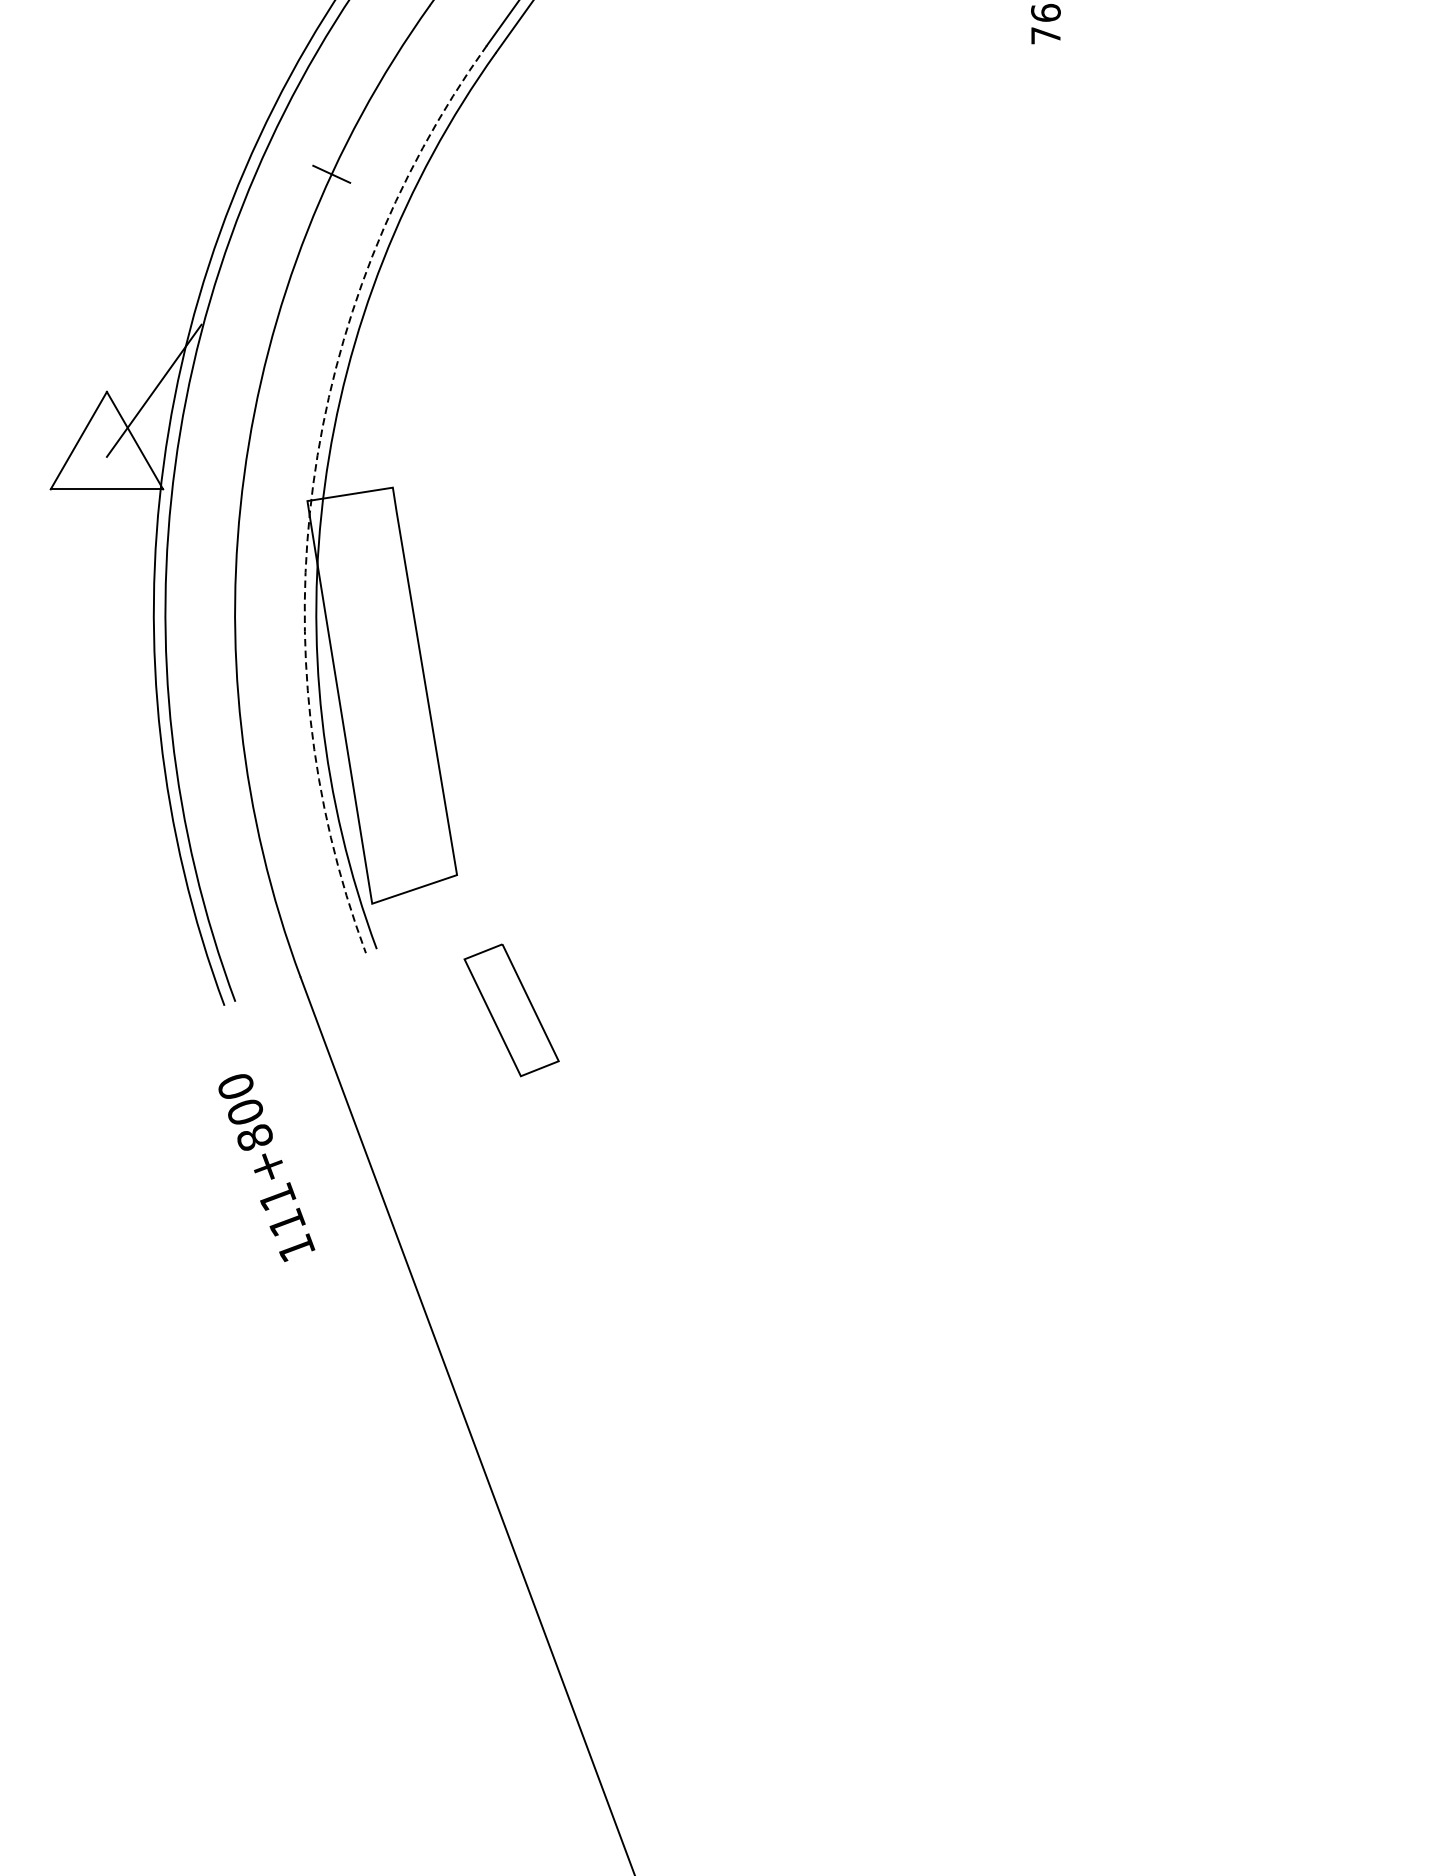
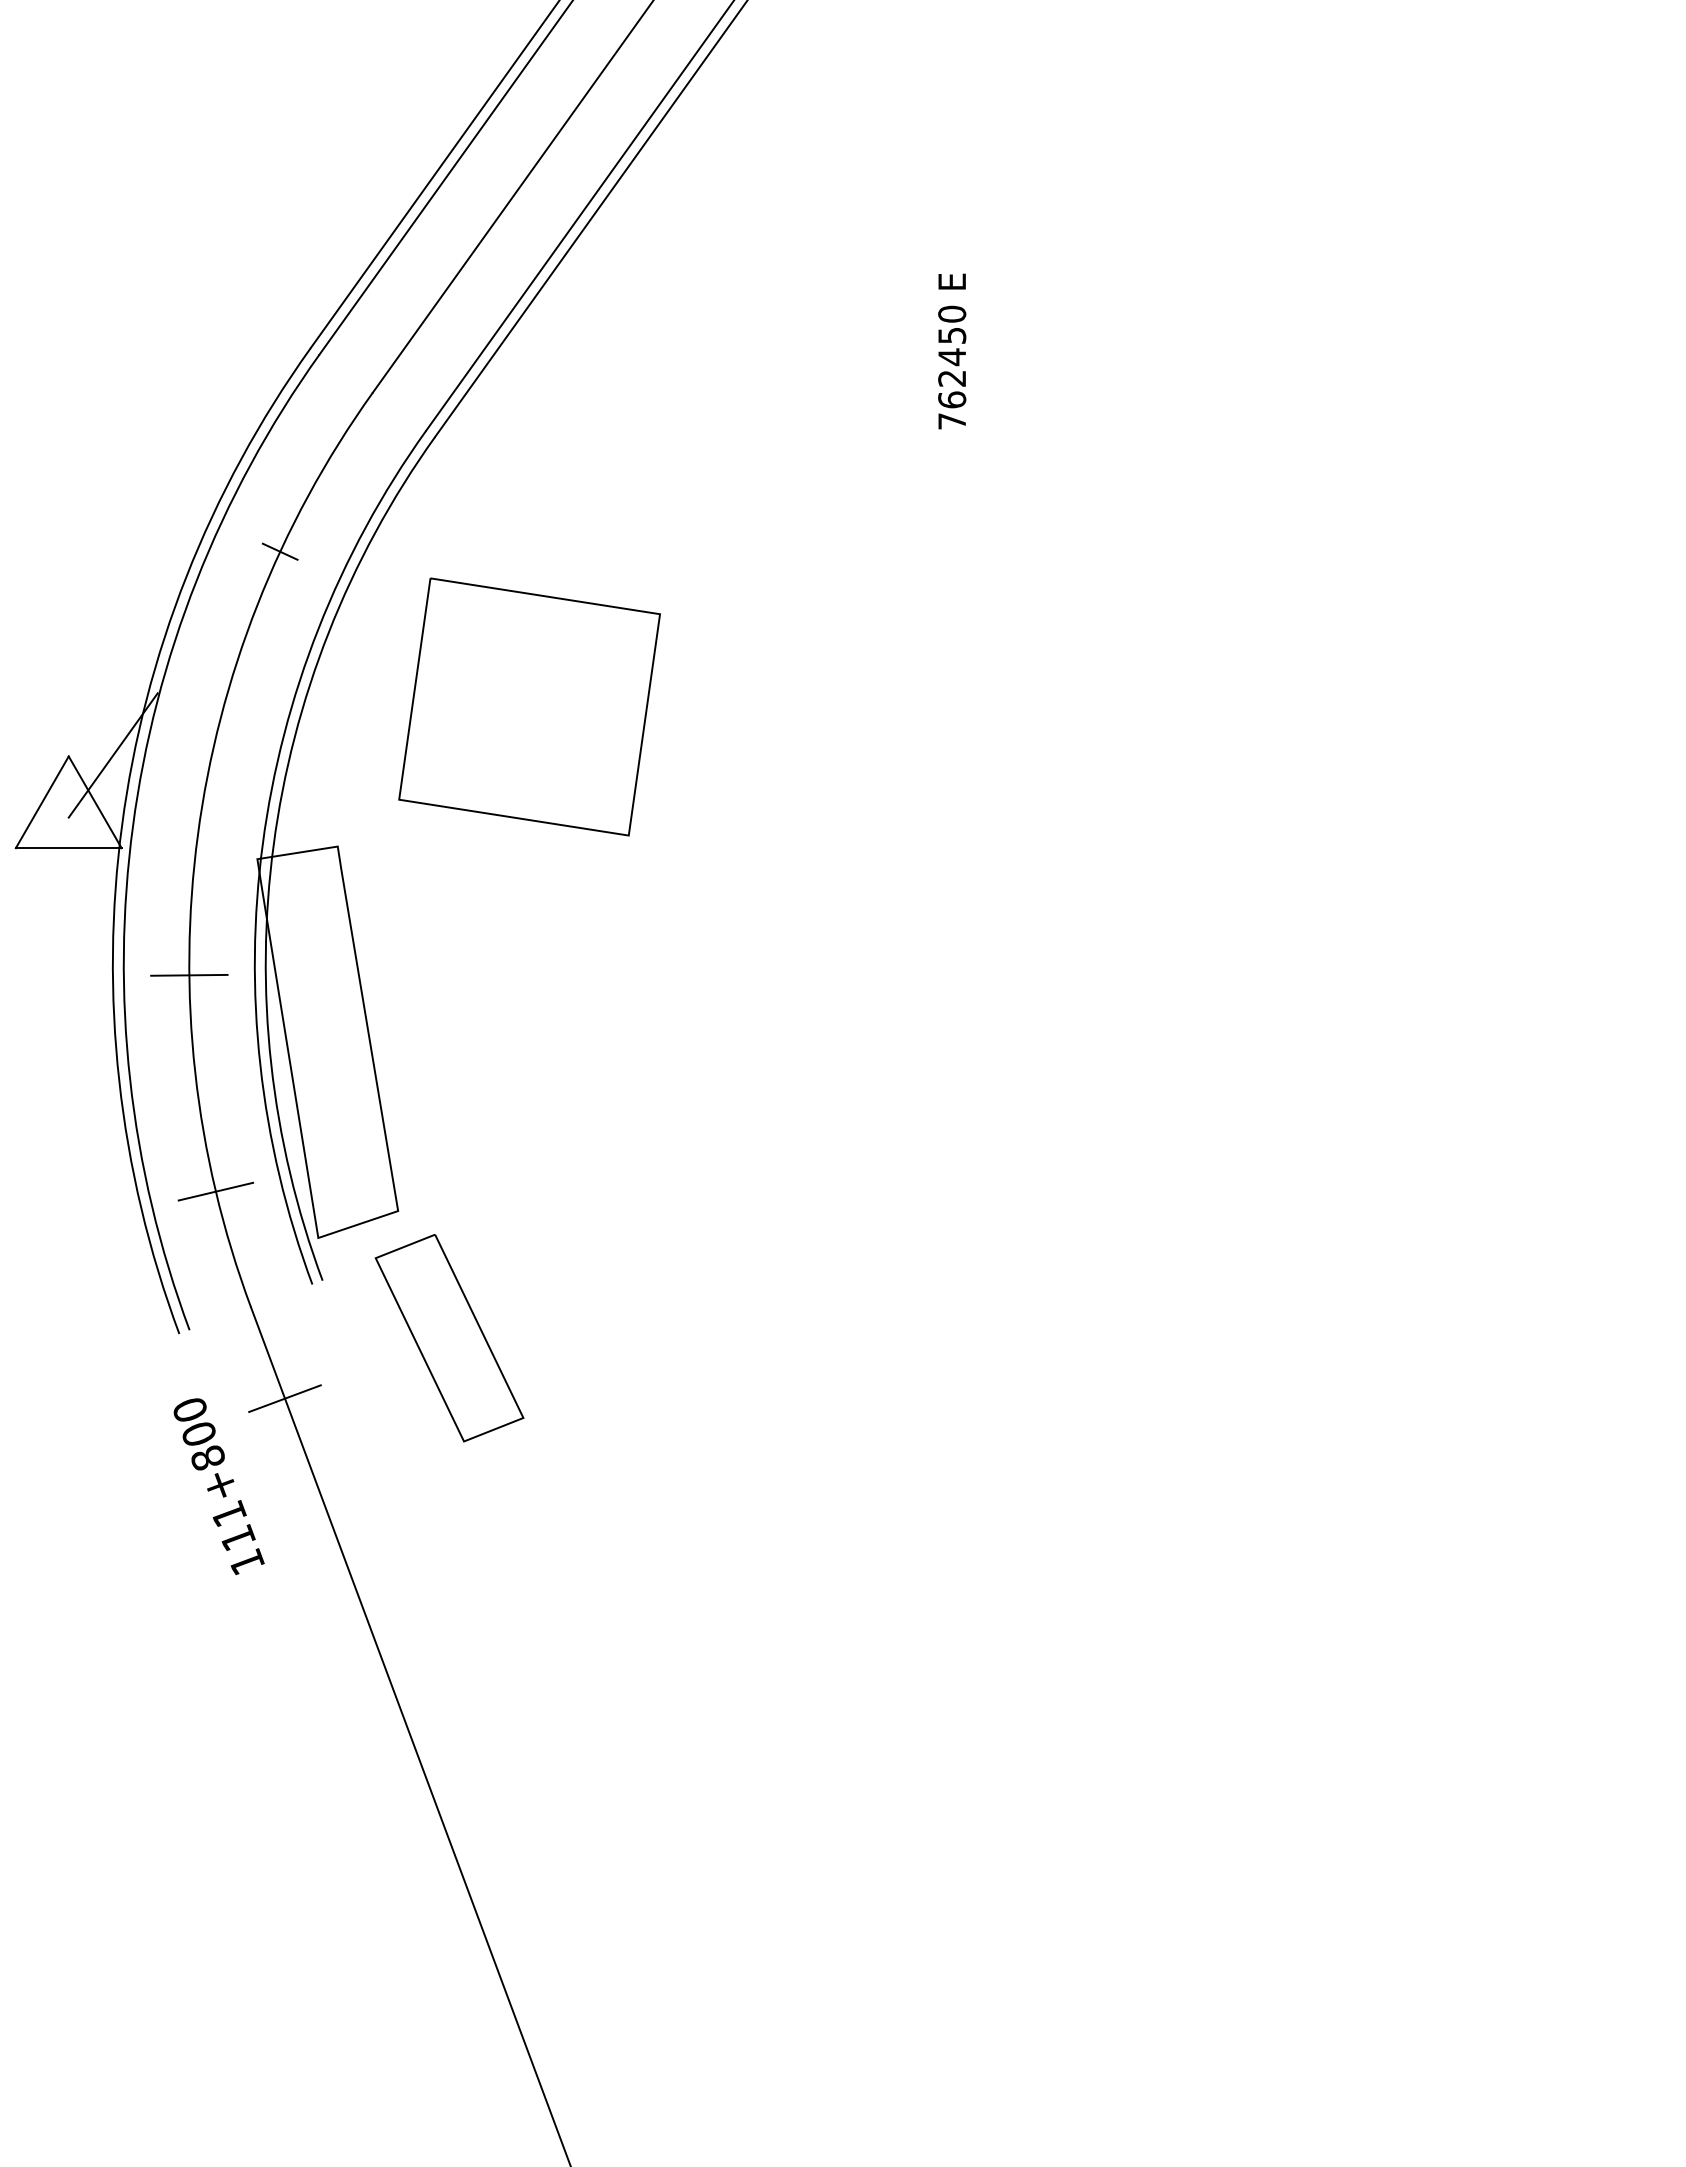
part: (596, 338) -> (529, 706), added
arc: (312, 484) -> (262, 843), dashed -> solid
line: (235, 623) -> (189, 974), added
line: (262, 854) -> (215, 1191), added
part: (511, 1010) -> (449, 1338), size x1.67
line: (336, 1074) -> (284, 1398), added

